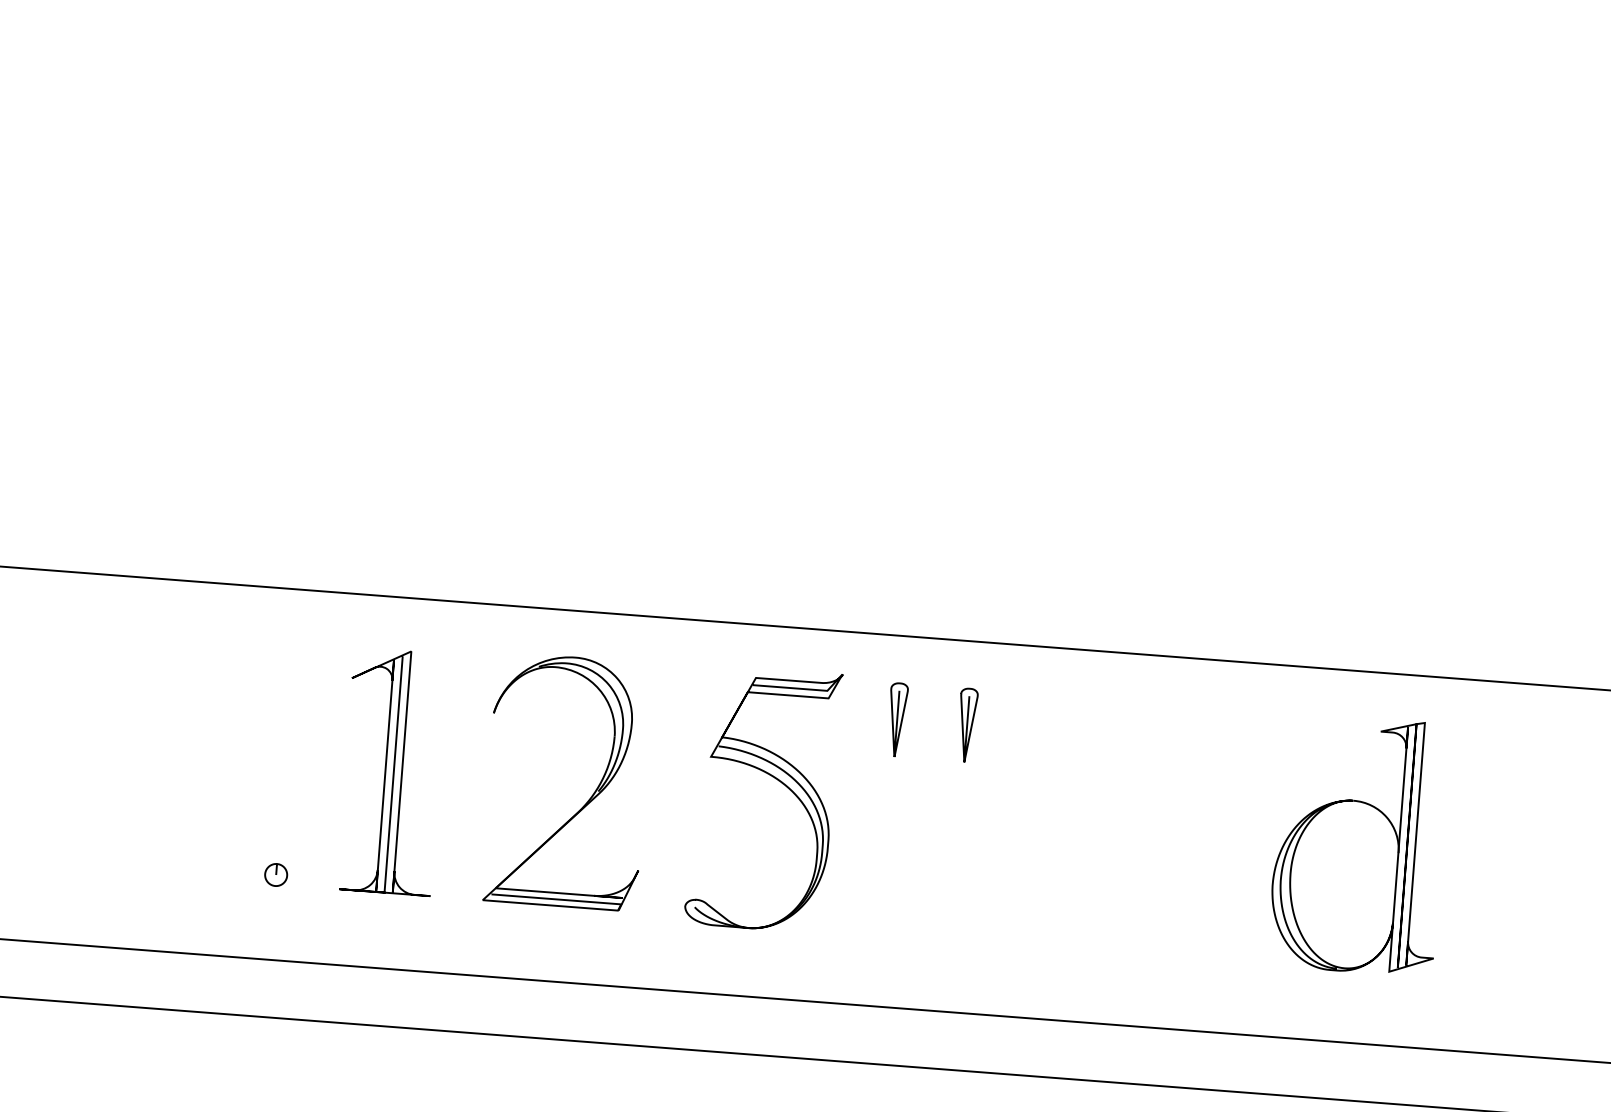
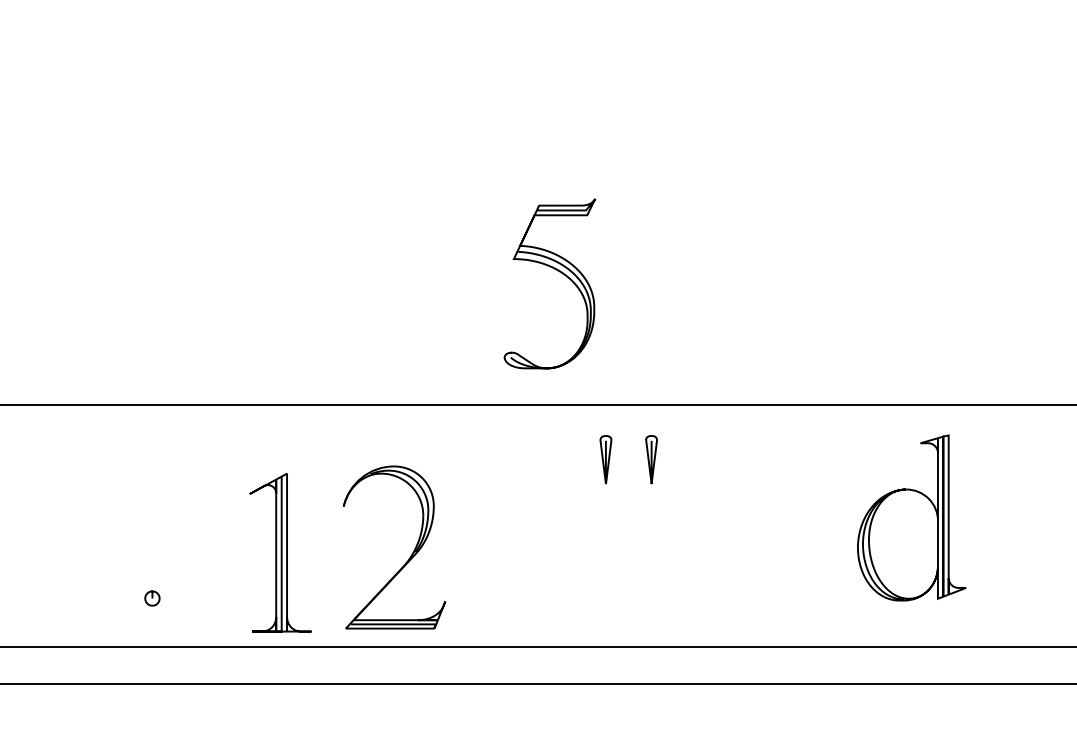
curve: (392, 771) -> (280, 552), moved
part: (776, 780) -> (557, 271), moved
part: (586, 800) -> (408, 558), moved
curve: (276, 874) -> (152, 598), moved

